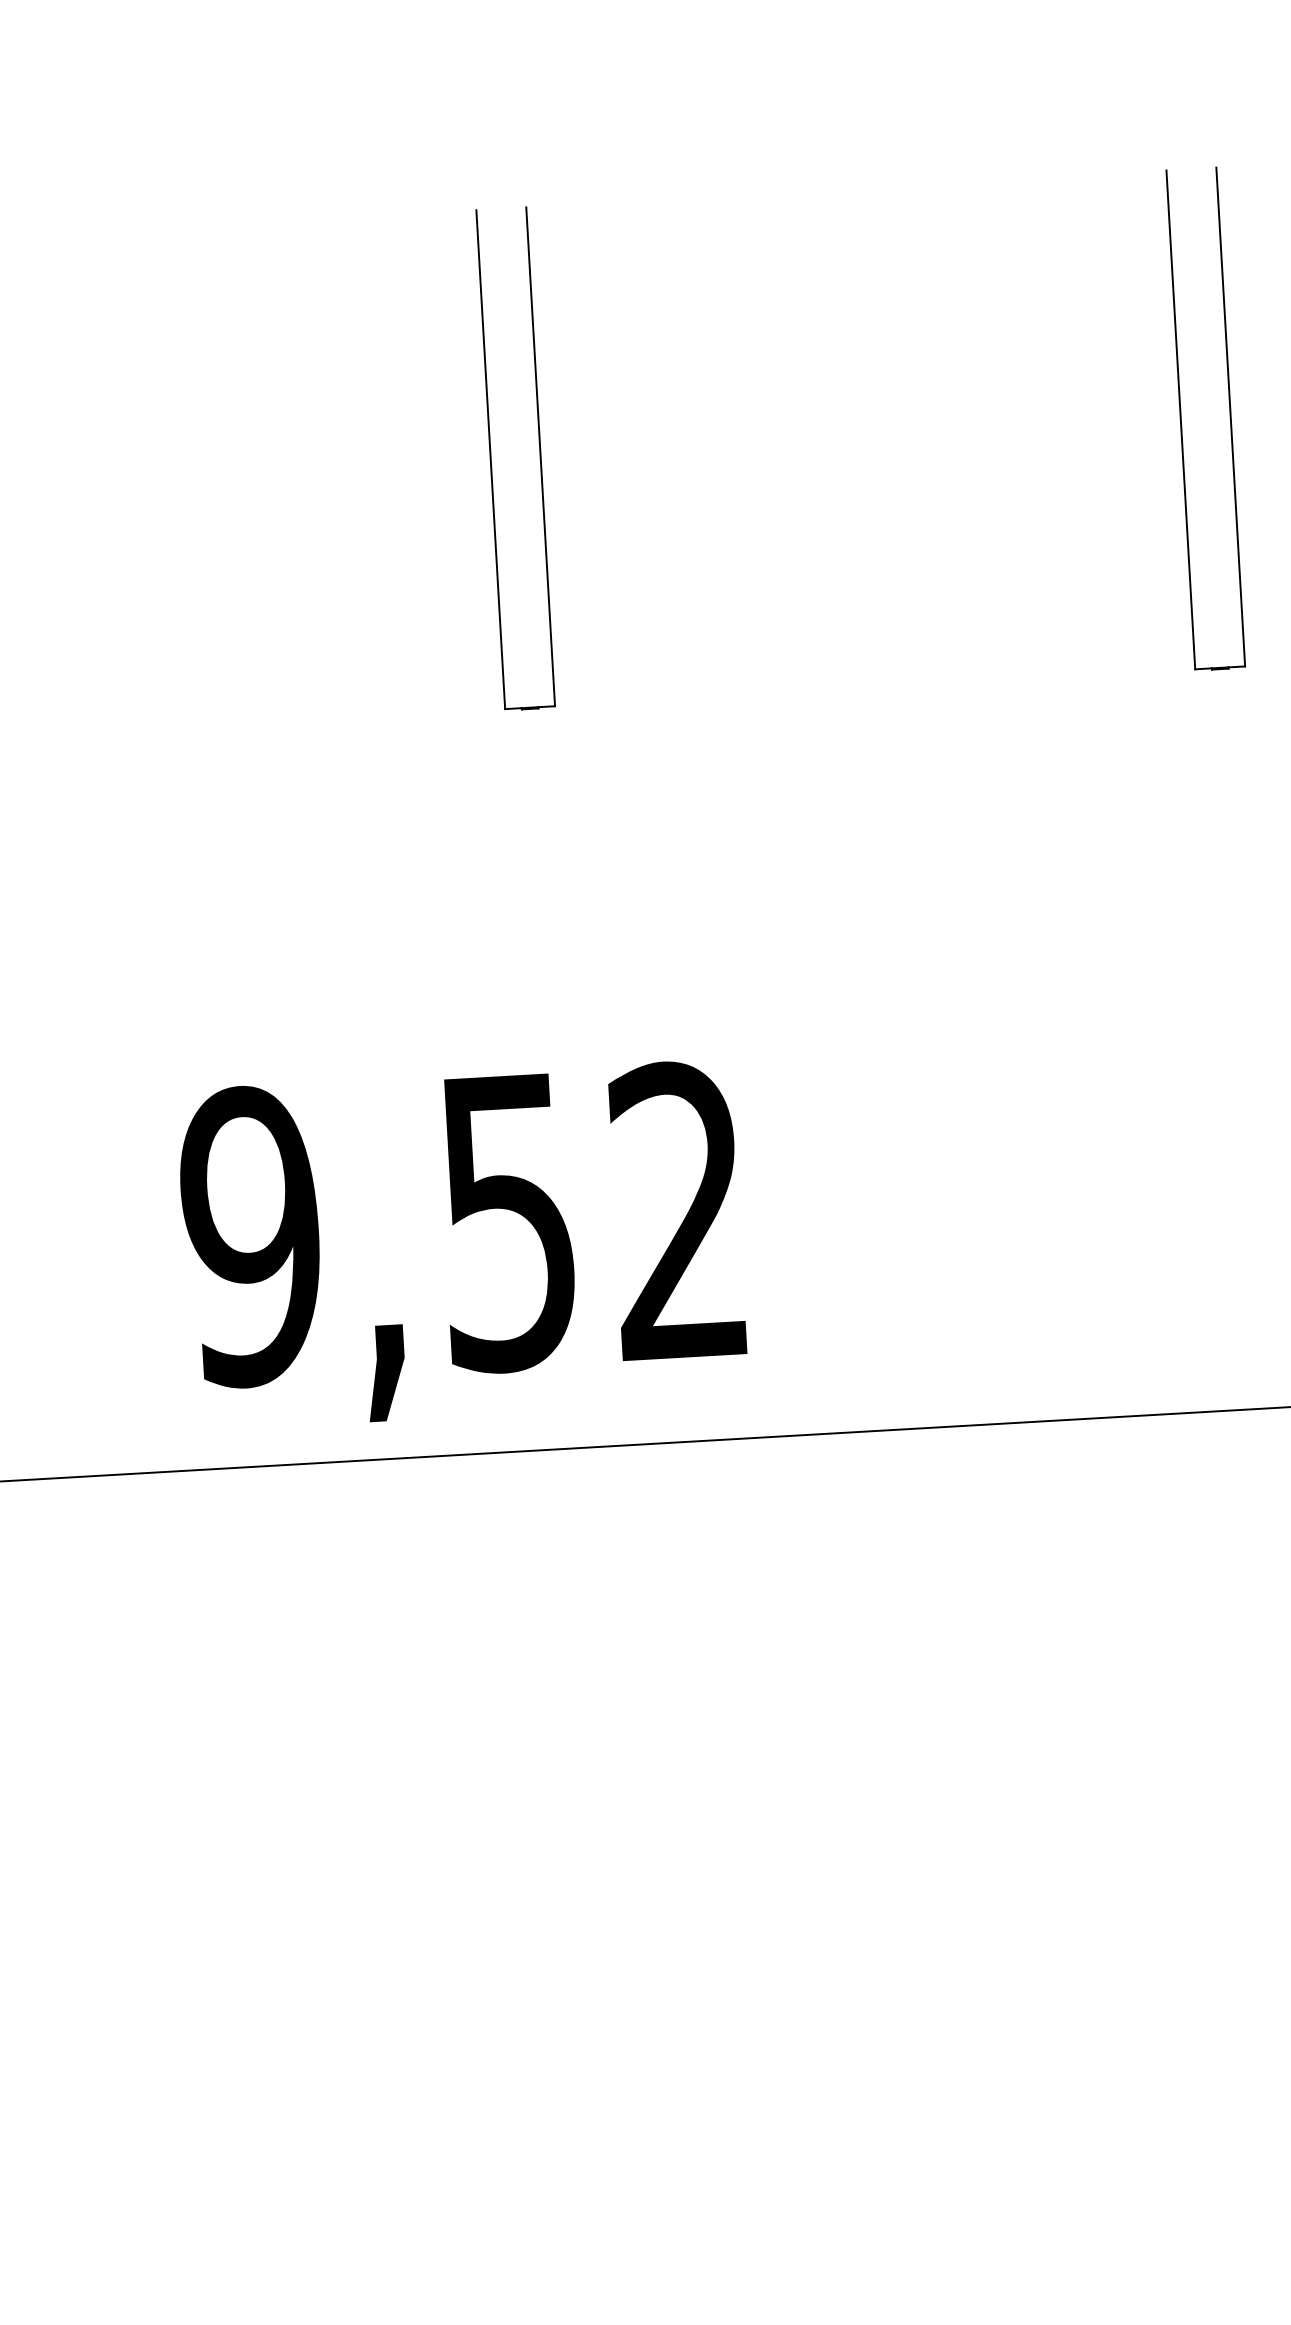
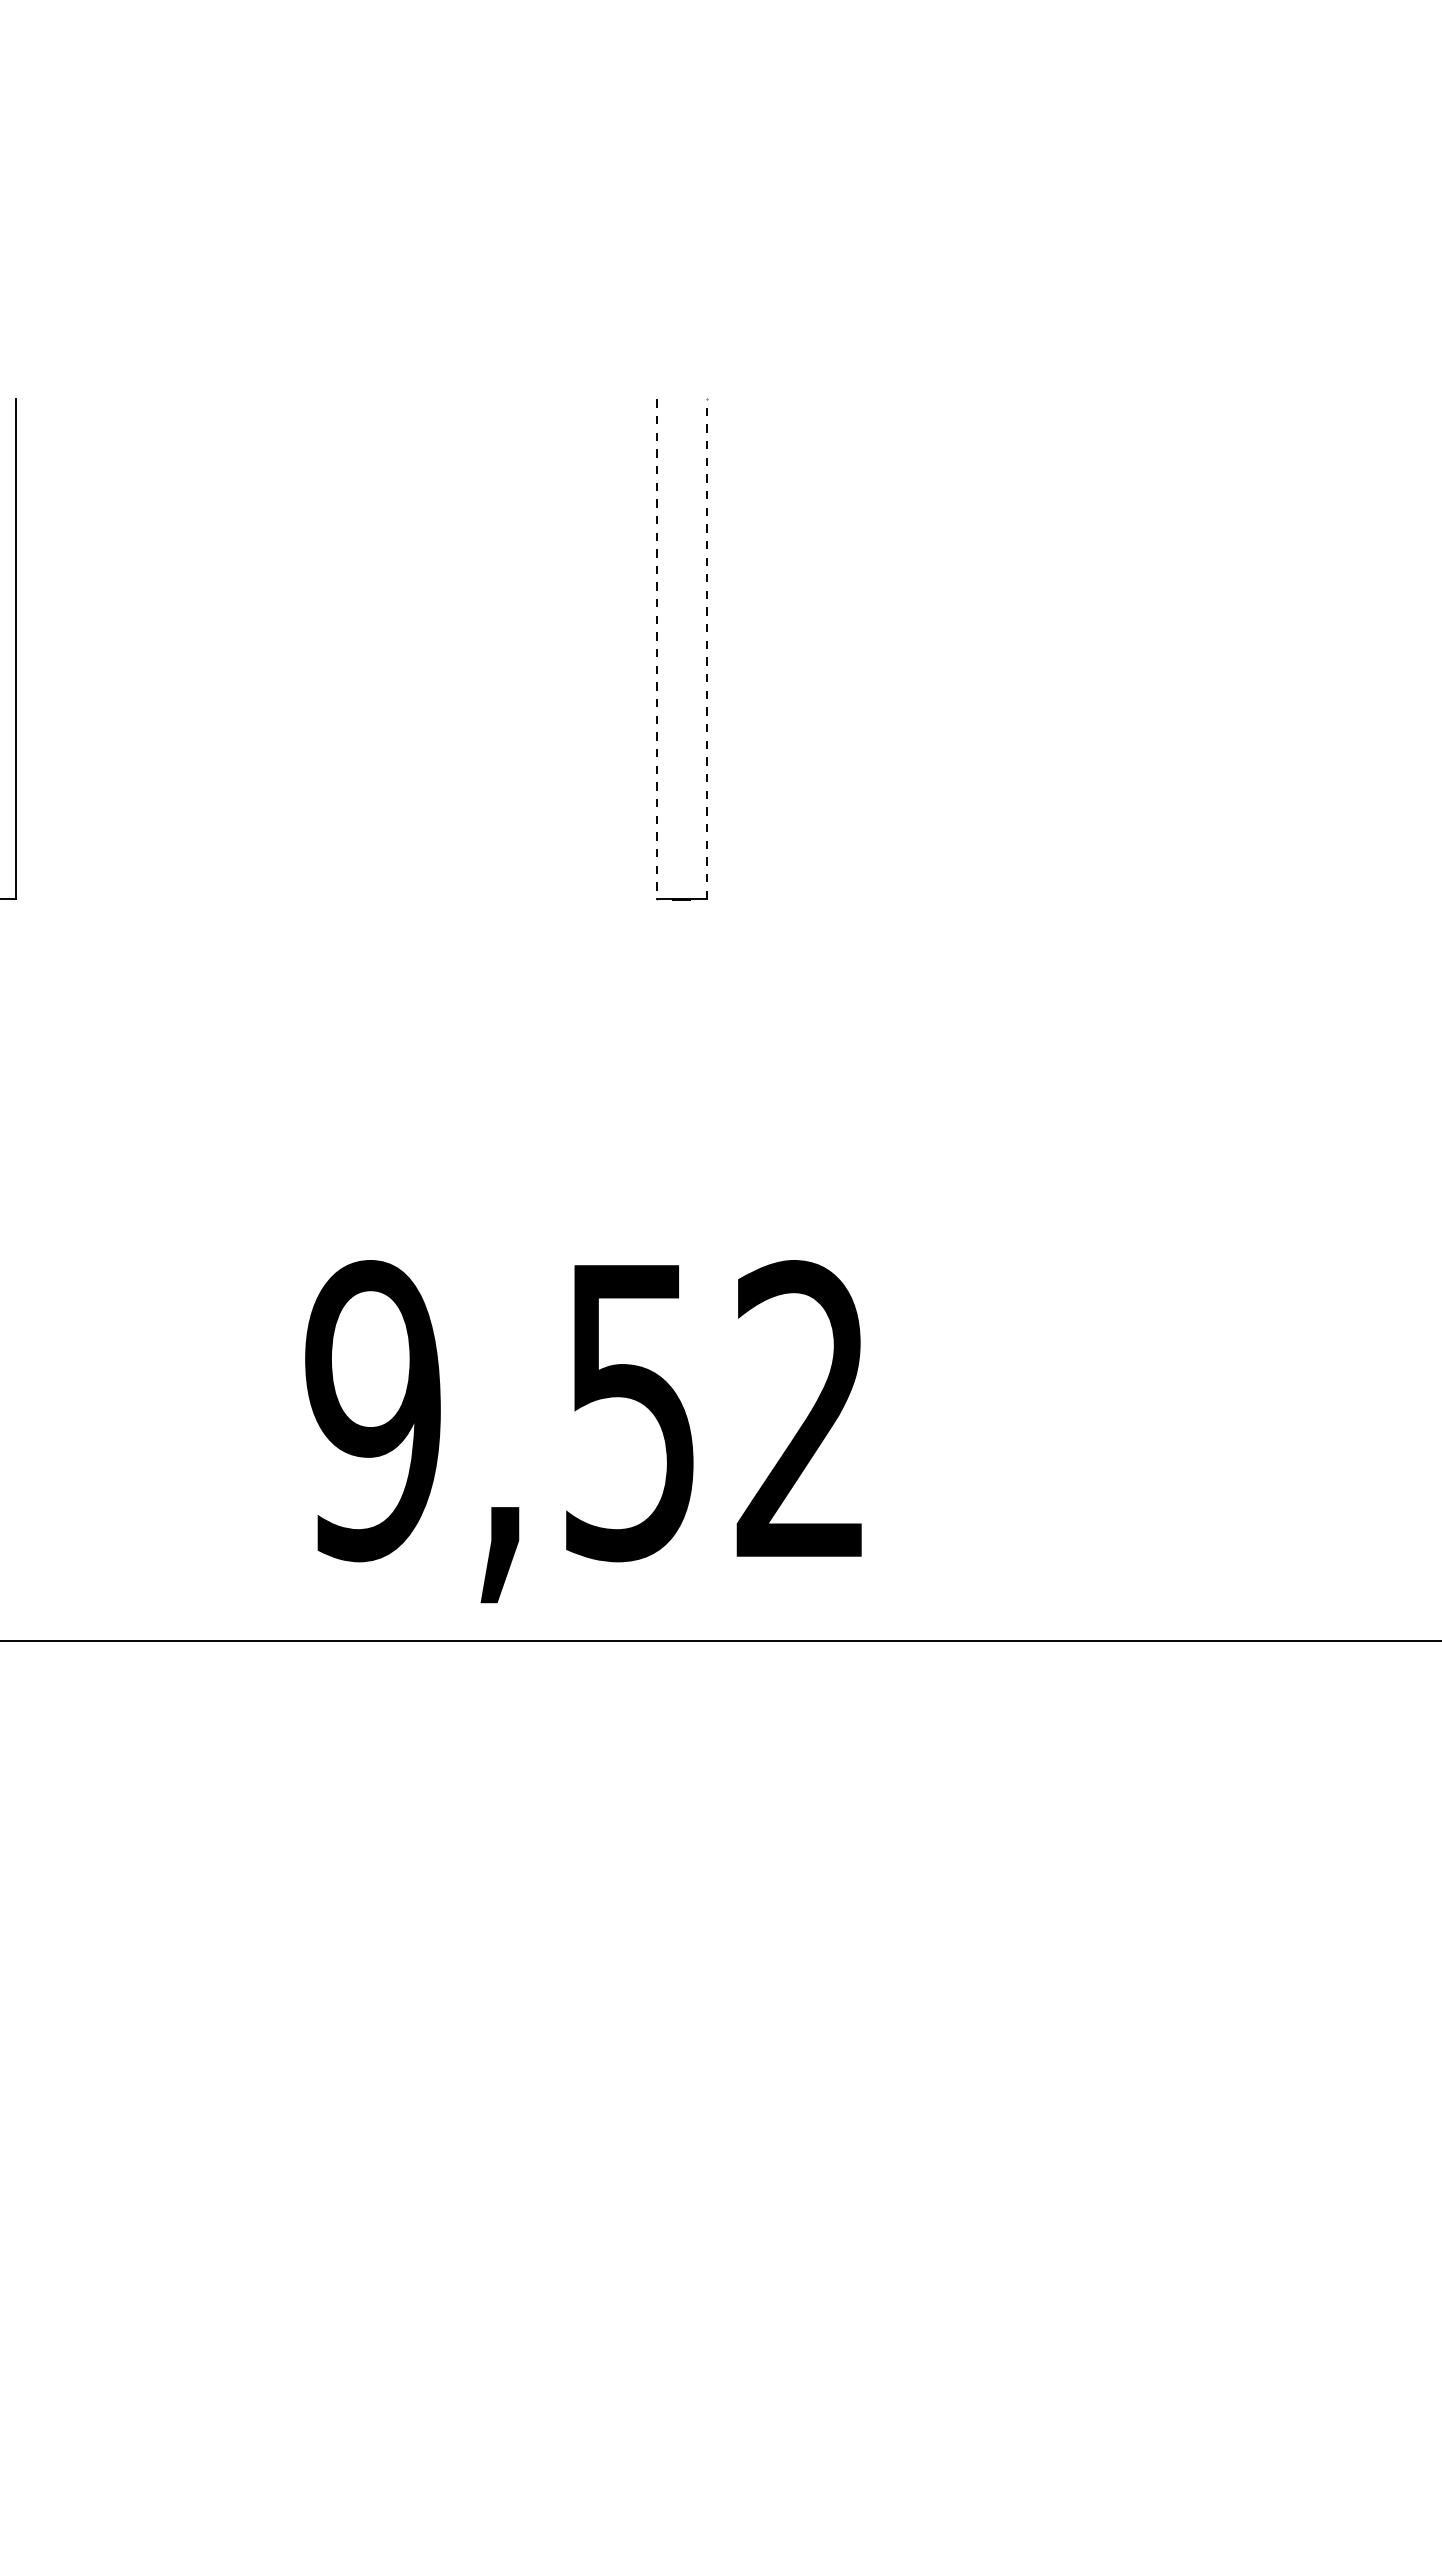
part: (1181, 420) -> (1348, 649), removed
line: (540, 457) -> (706, 649), solid -> dashed
line: (490, 460) -> (656, 649), solid -> dashed

